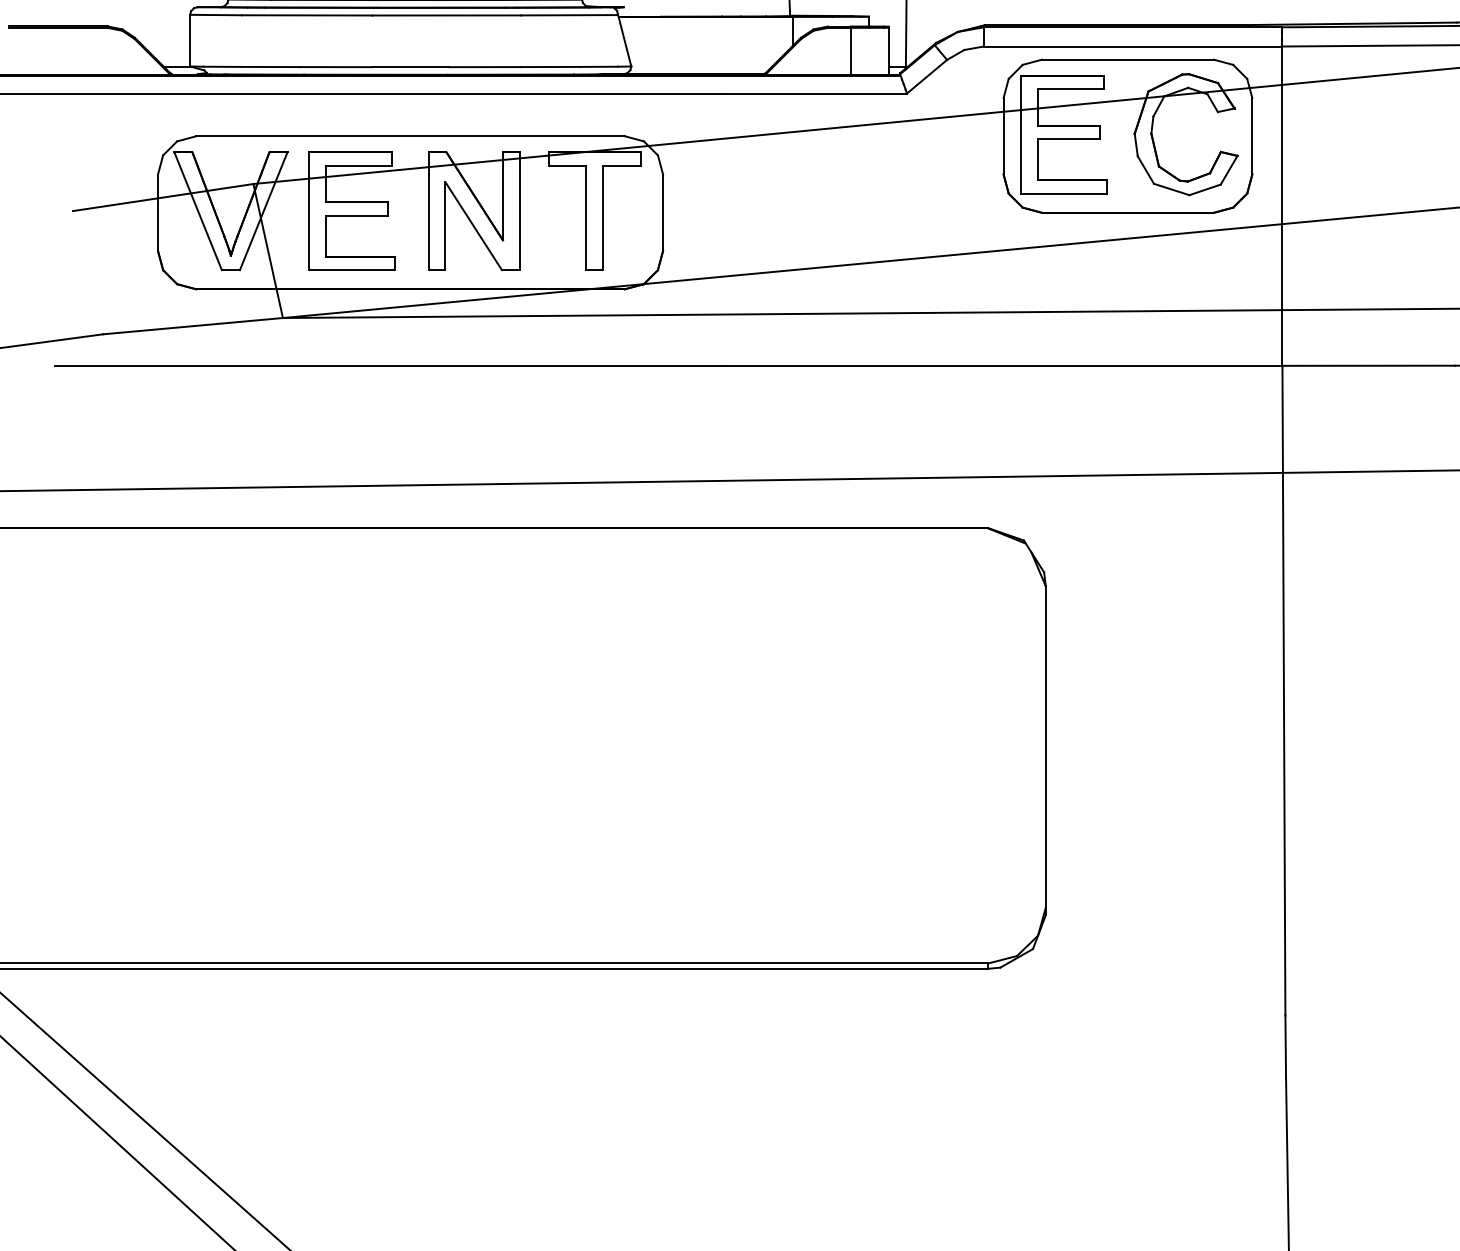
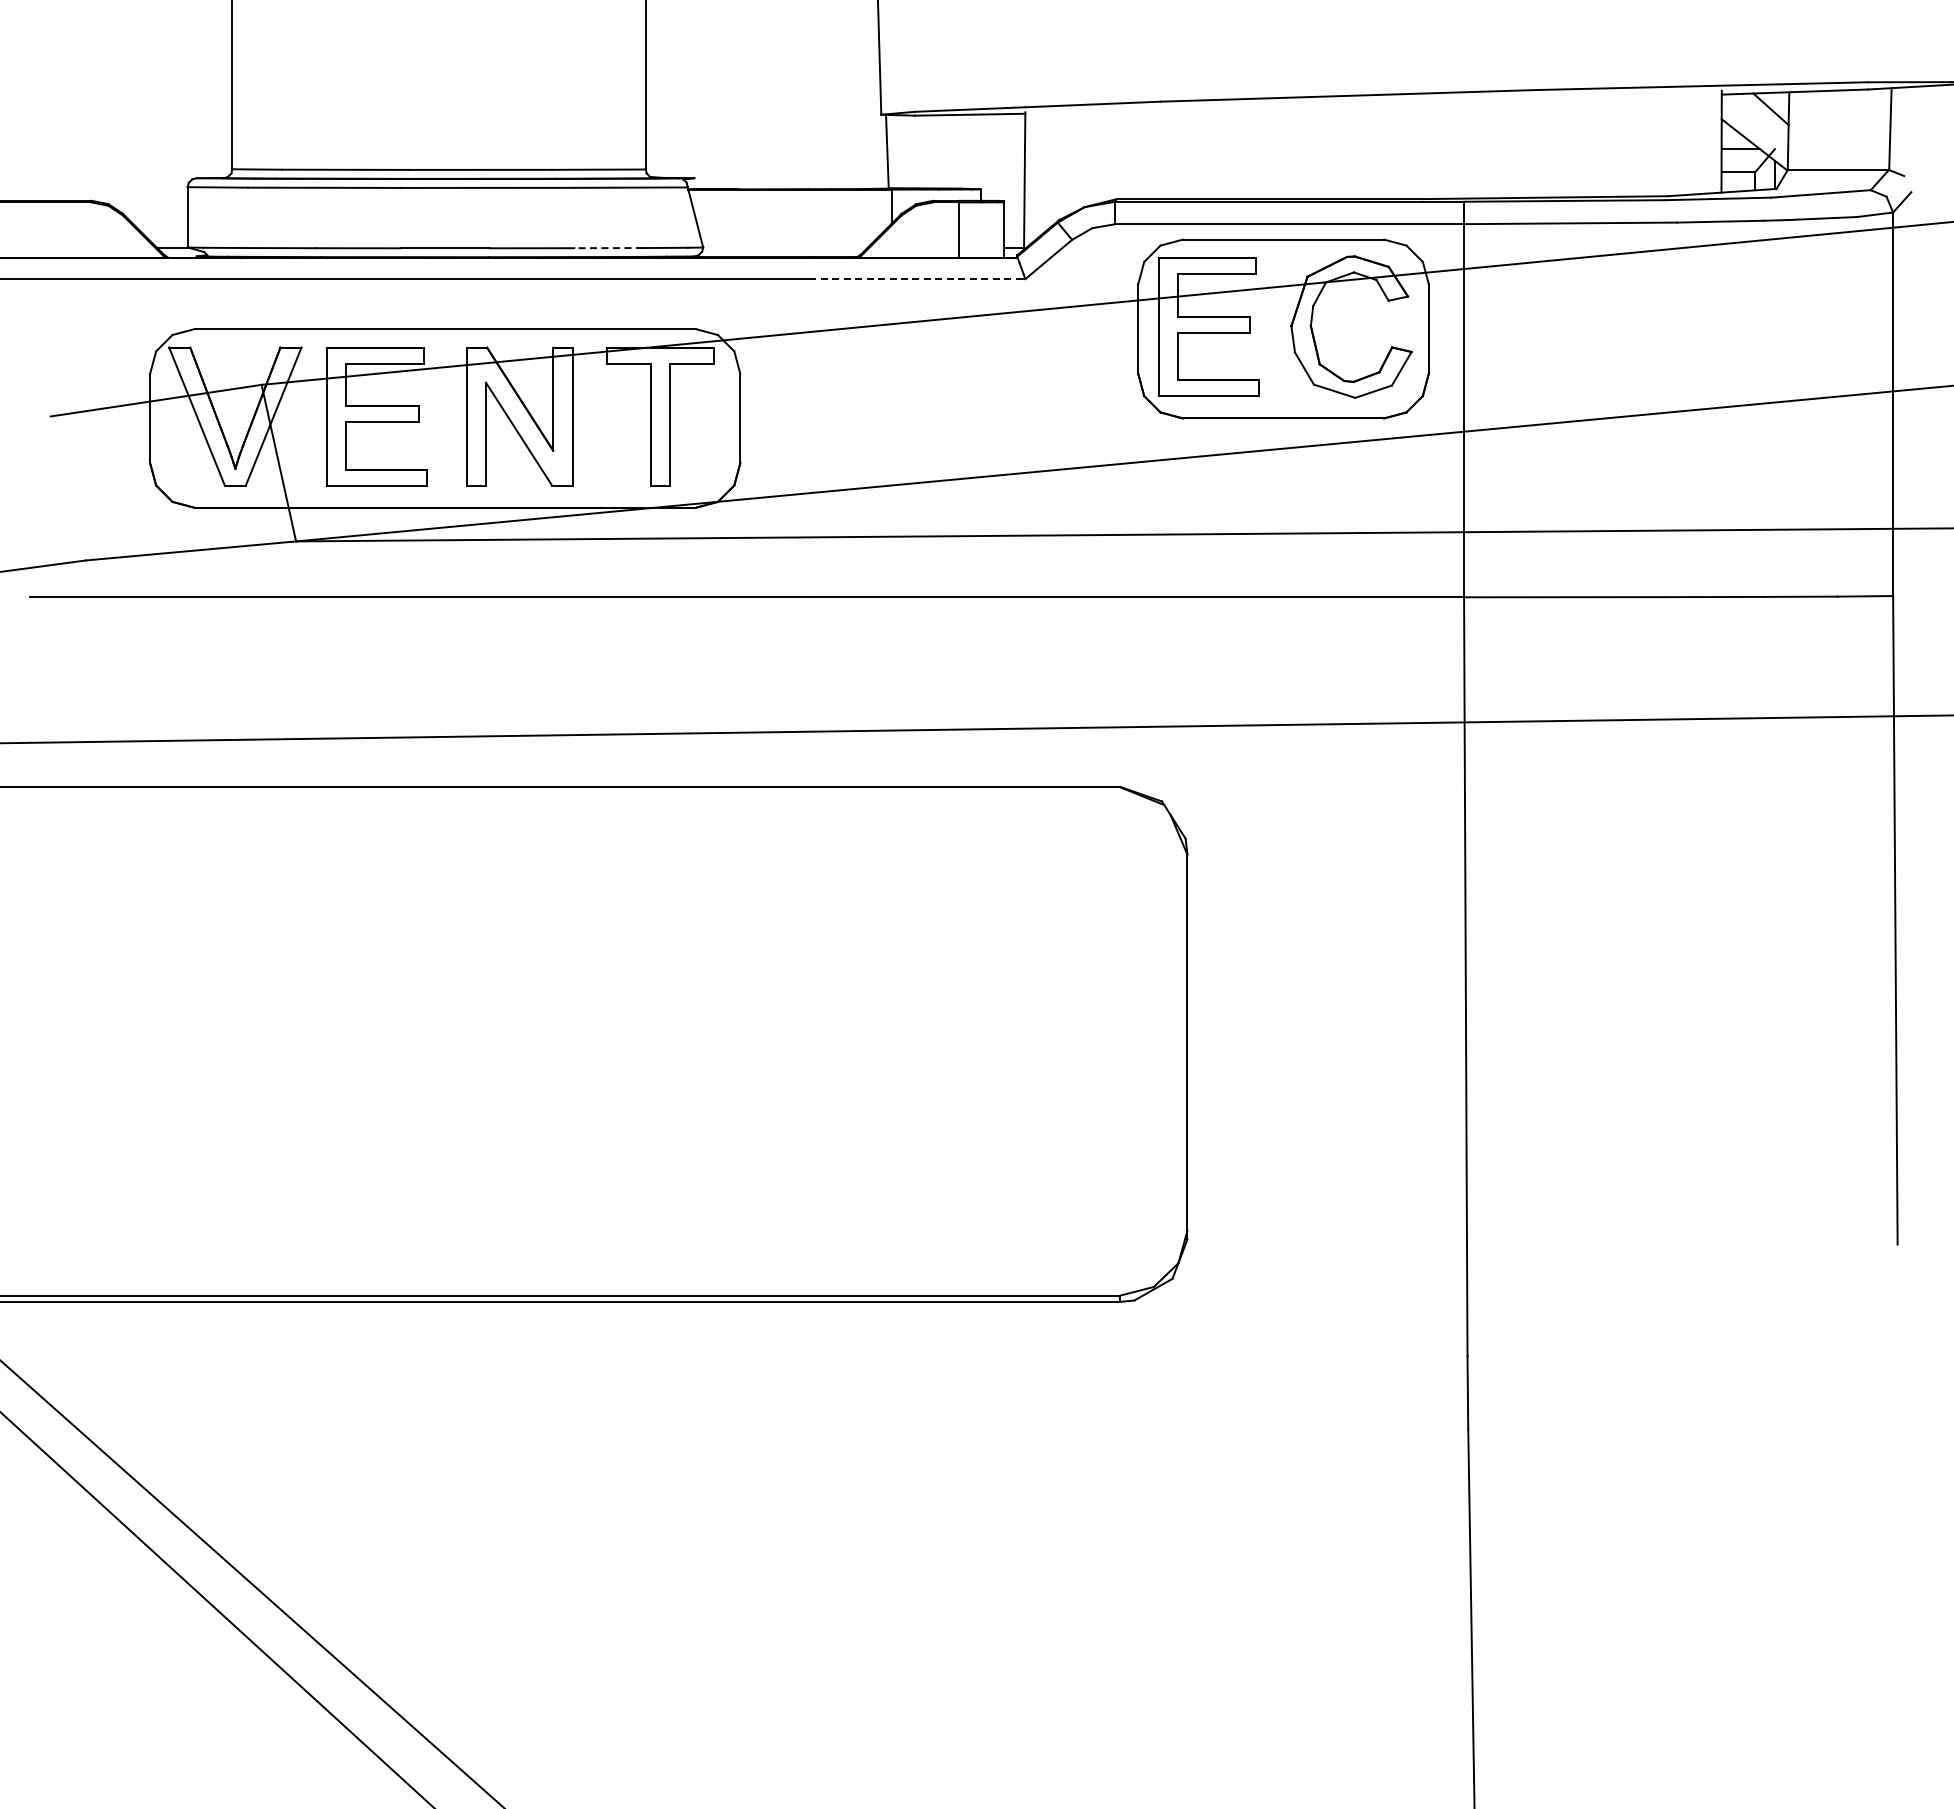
line: (550, 67) -> (608, 248), solid -> dashed
line: (813, 93) -> (916, 279), solid -> dashed

